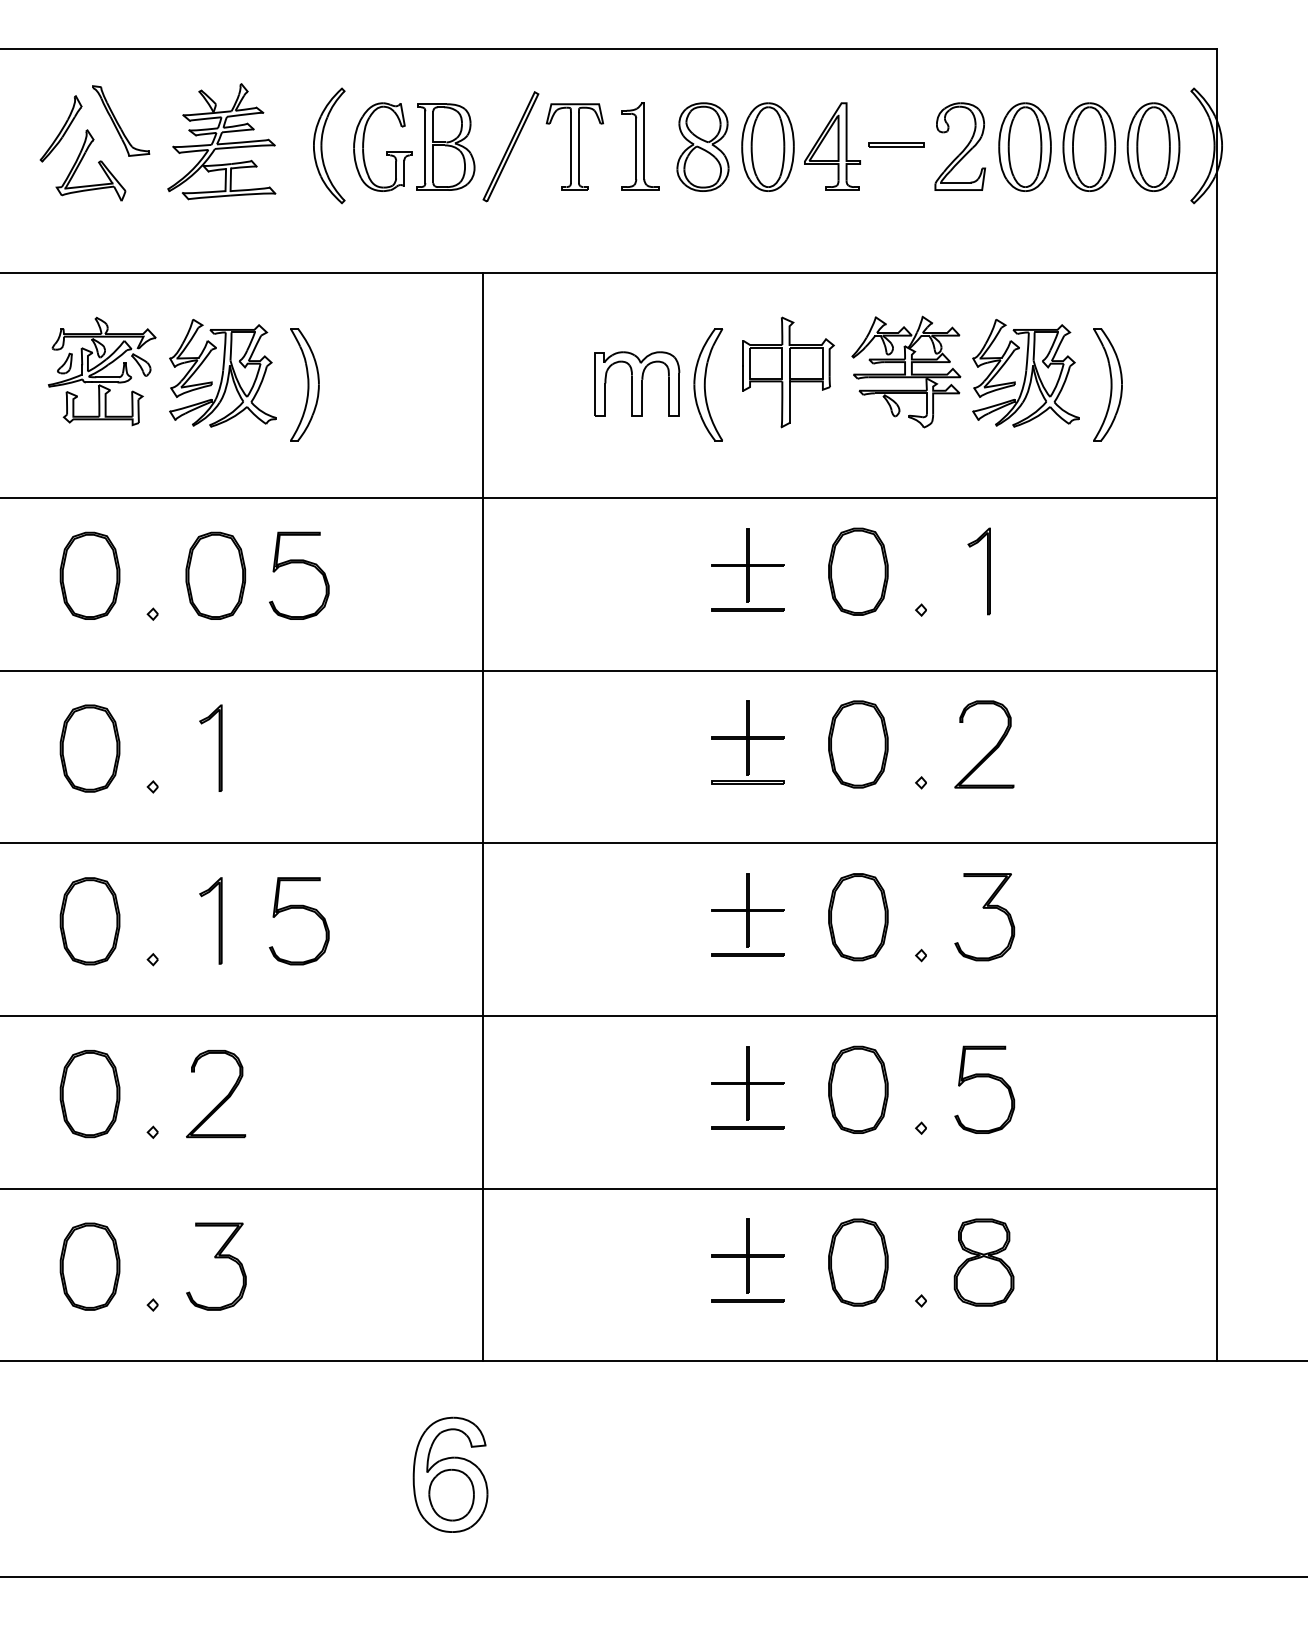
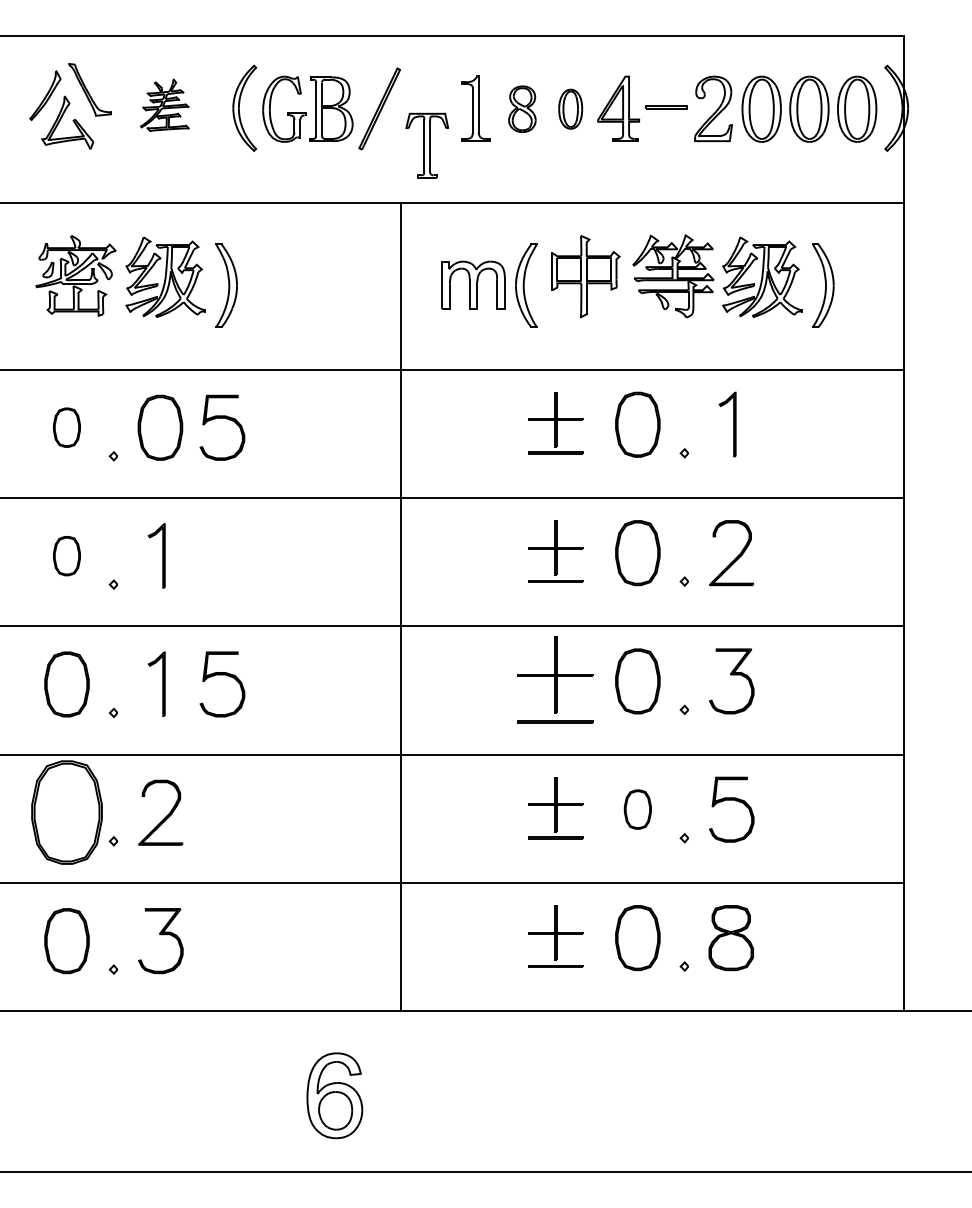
part: (221, 141) -> (164, 105), size x0.6
part: (574, 146) -> (426, 145), moved
part: (702, 146) -> (522, 108), size x0.7
part: (767, 146) -> (570, 108), size x0.6
part: (89, 575) -> (66, 427), size x0.6
part: (89, 748) -> (66, 556), size x0.6
line: (483, 817) -> (400, 607), moved
part: (747, 914) -> (555, 679), size x1.4
part: (858, 1089) -> (637, 809), size x0.6
part: (89, 1094) -> (66, 813), size x1.6

